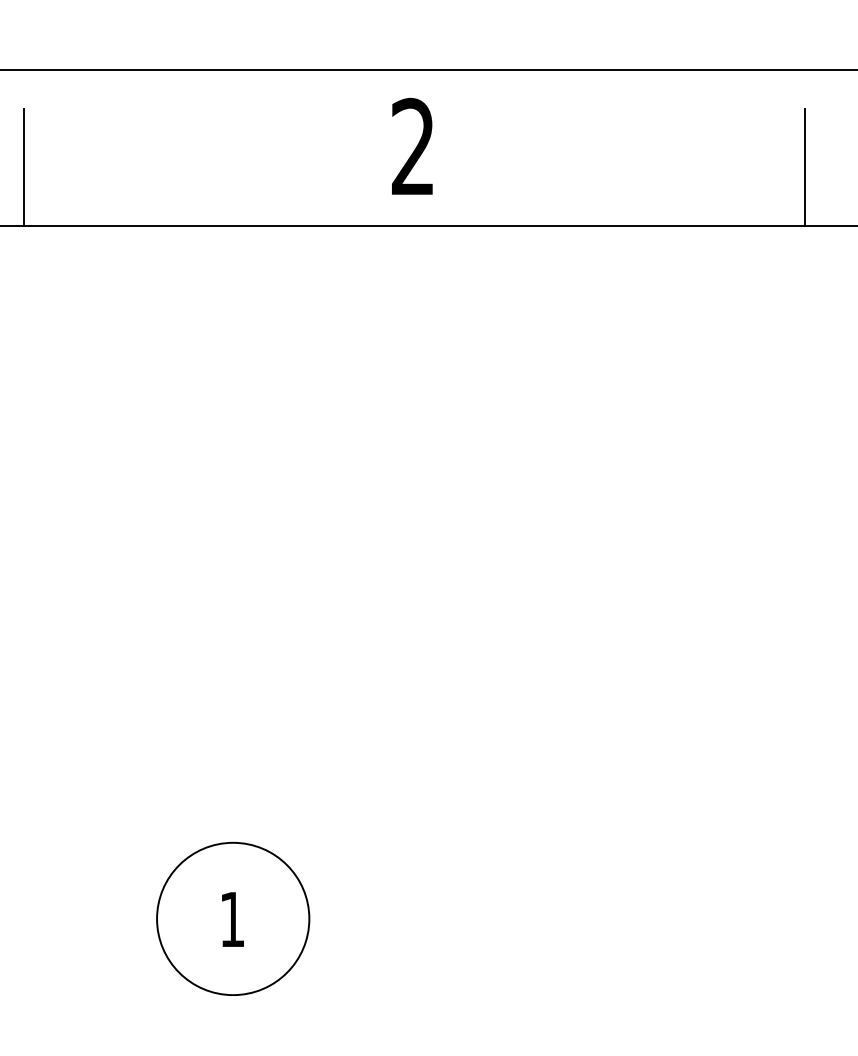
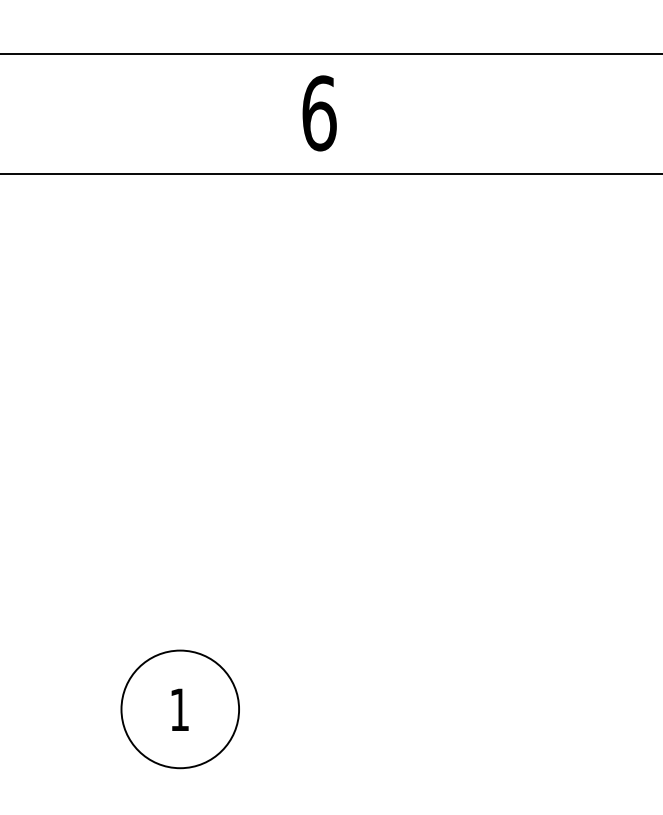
text: (413, 146) -> (319, 112), 2 -> 6
line: (24, 167) -> (19, 129), removed
line: (804, 167) -> (621, 129), removed

